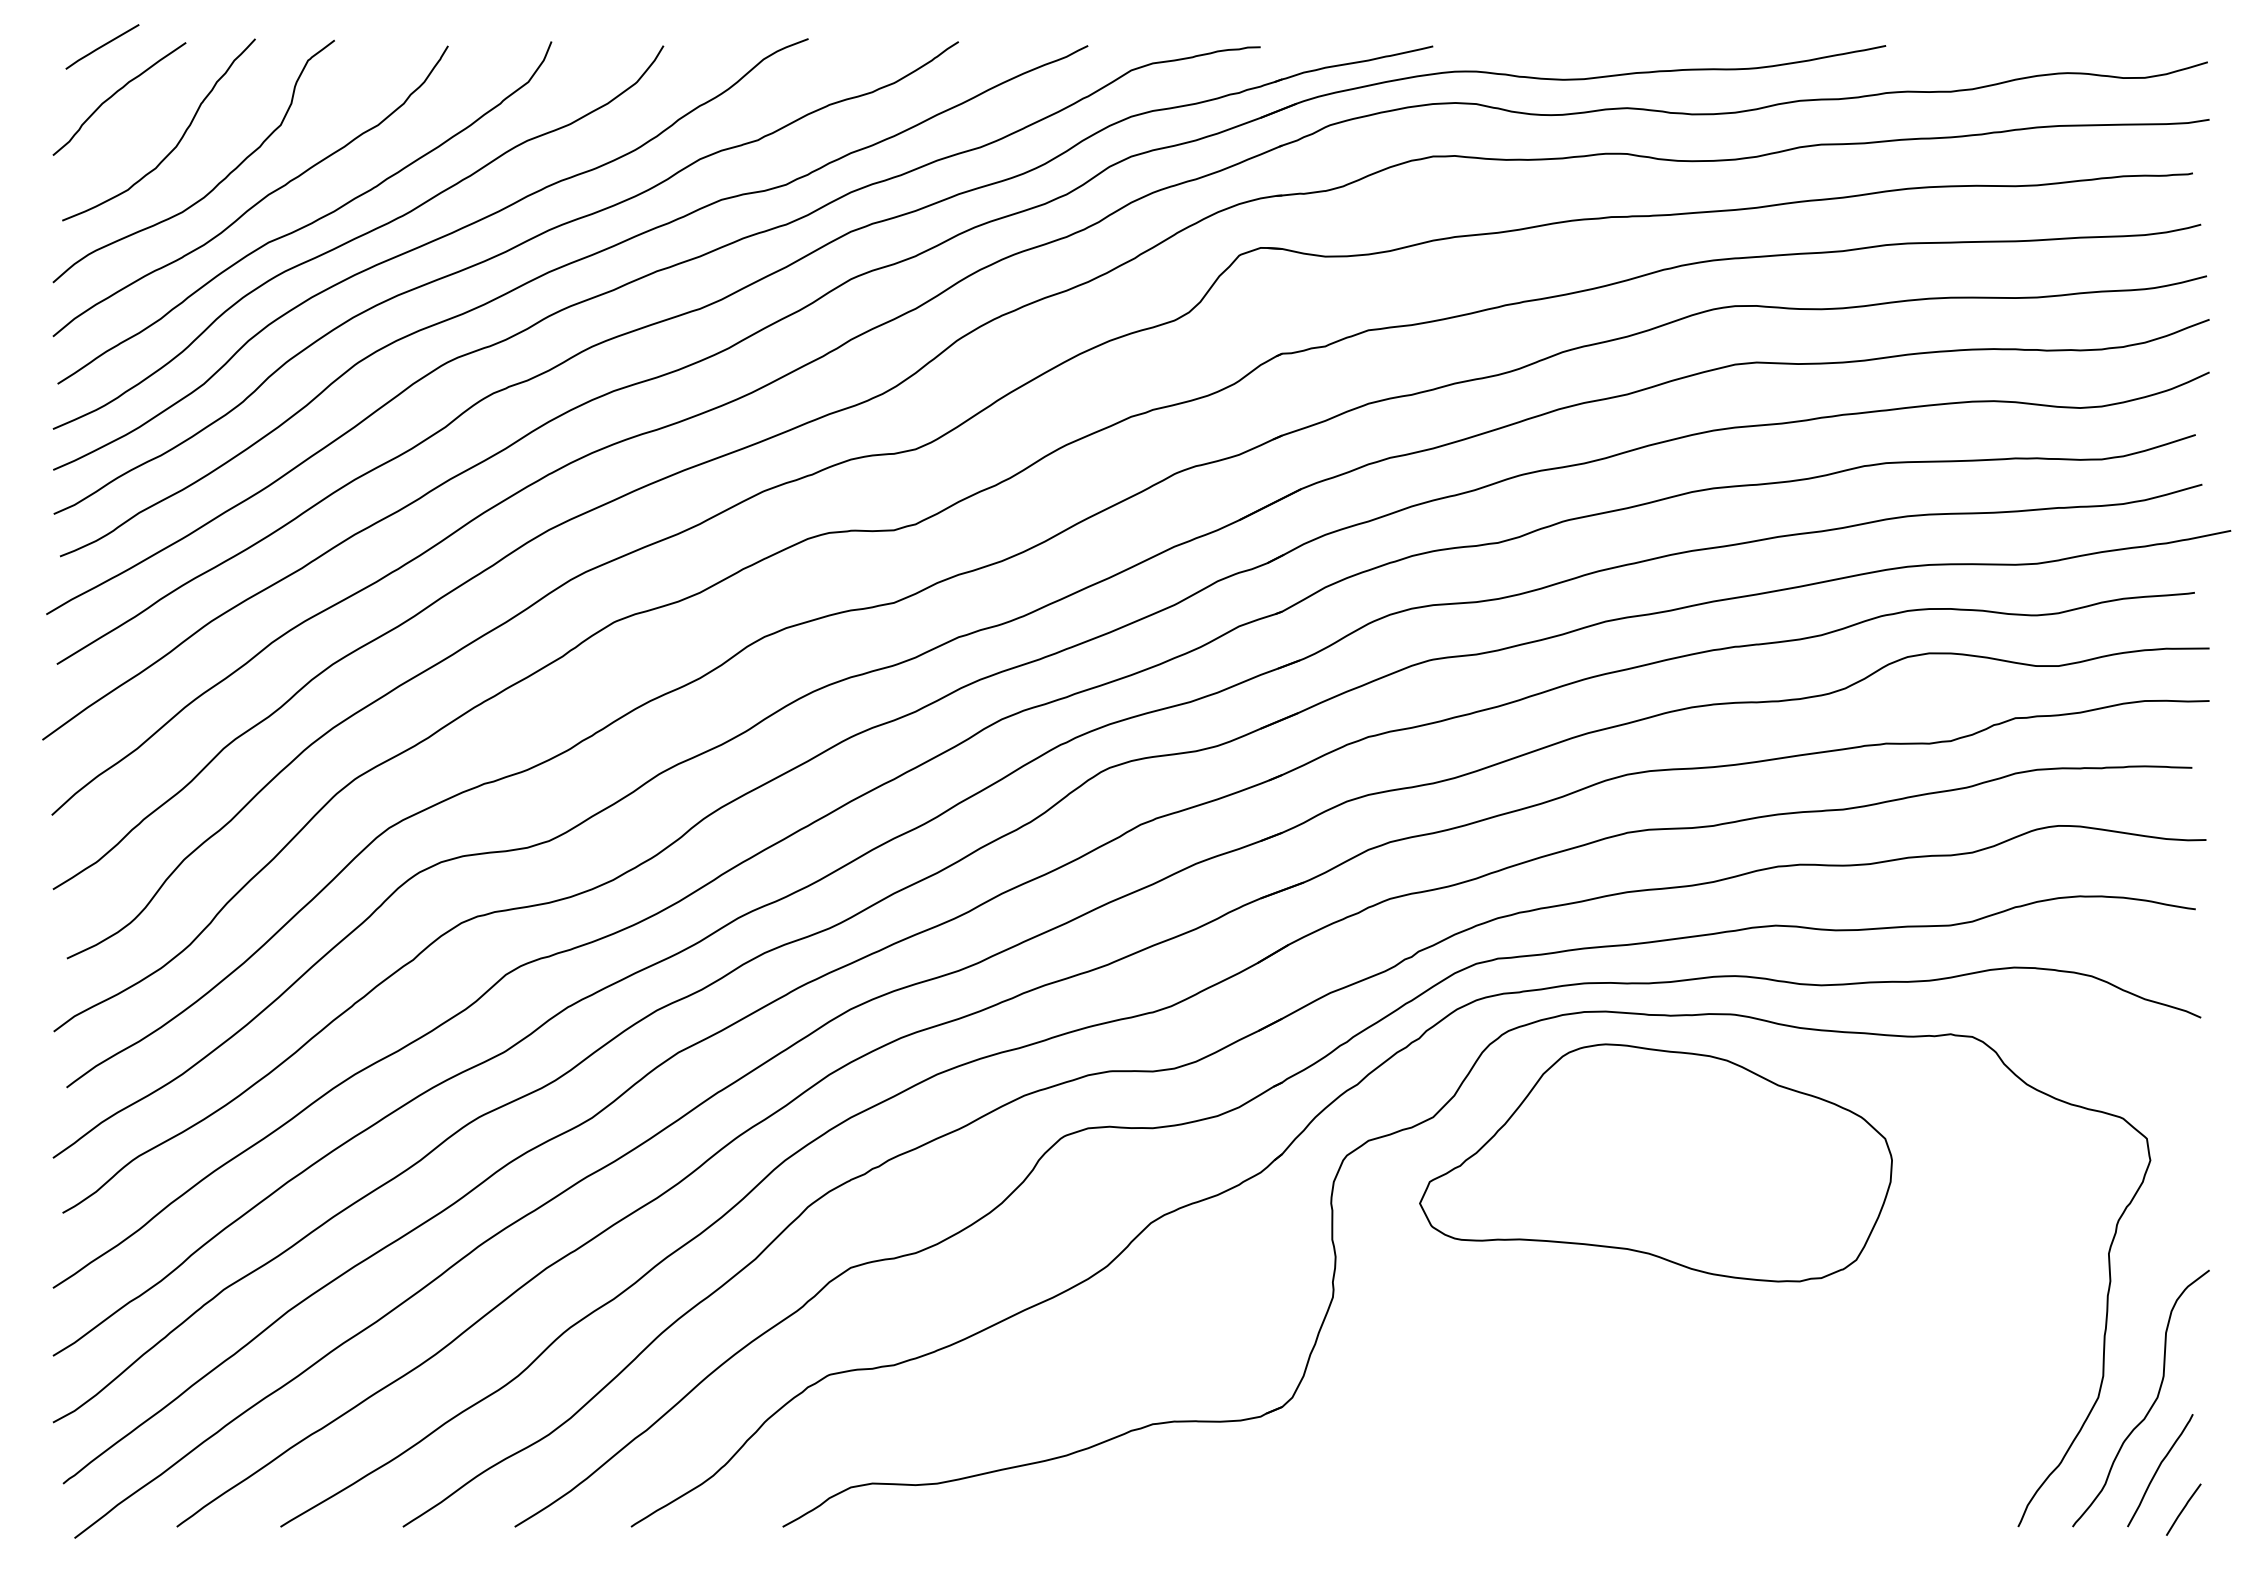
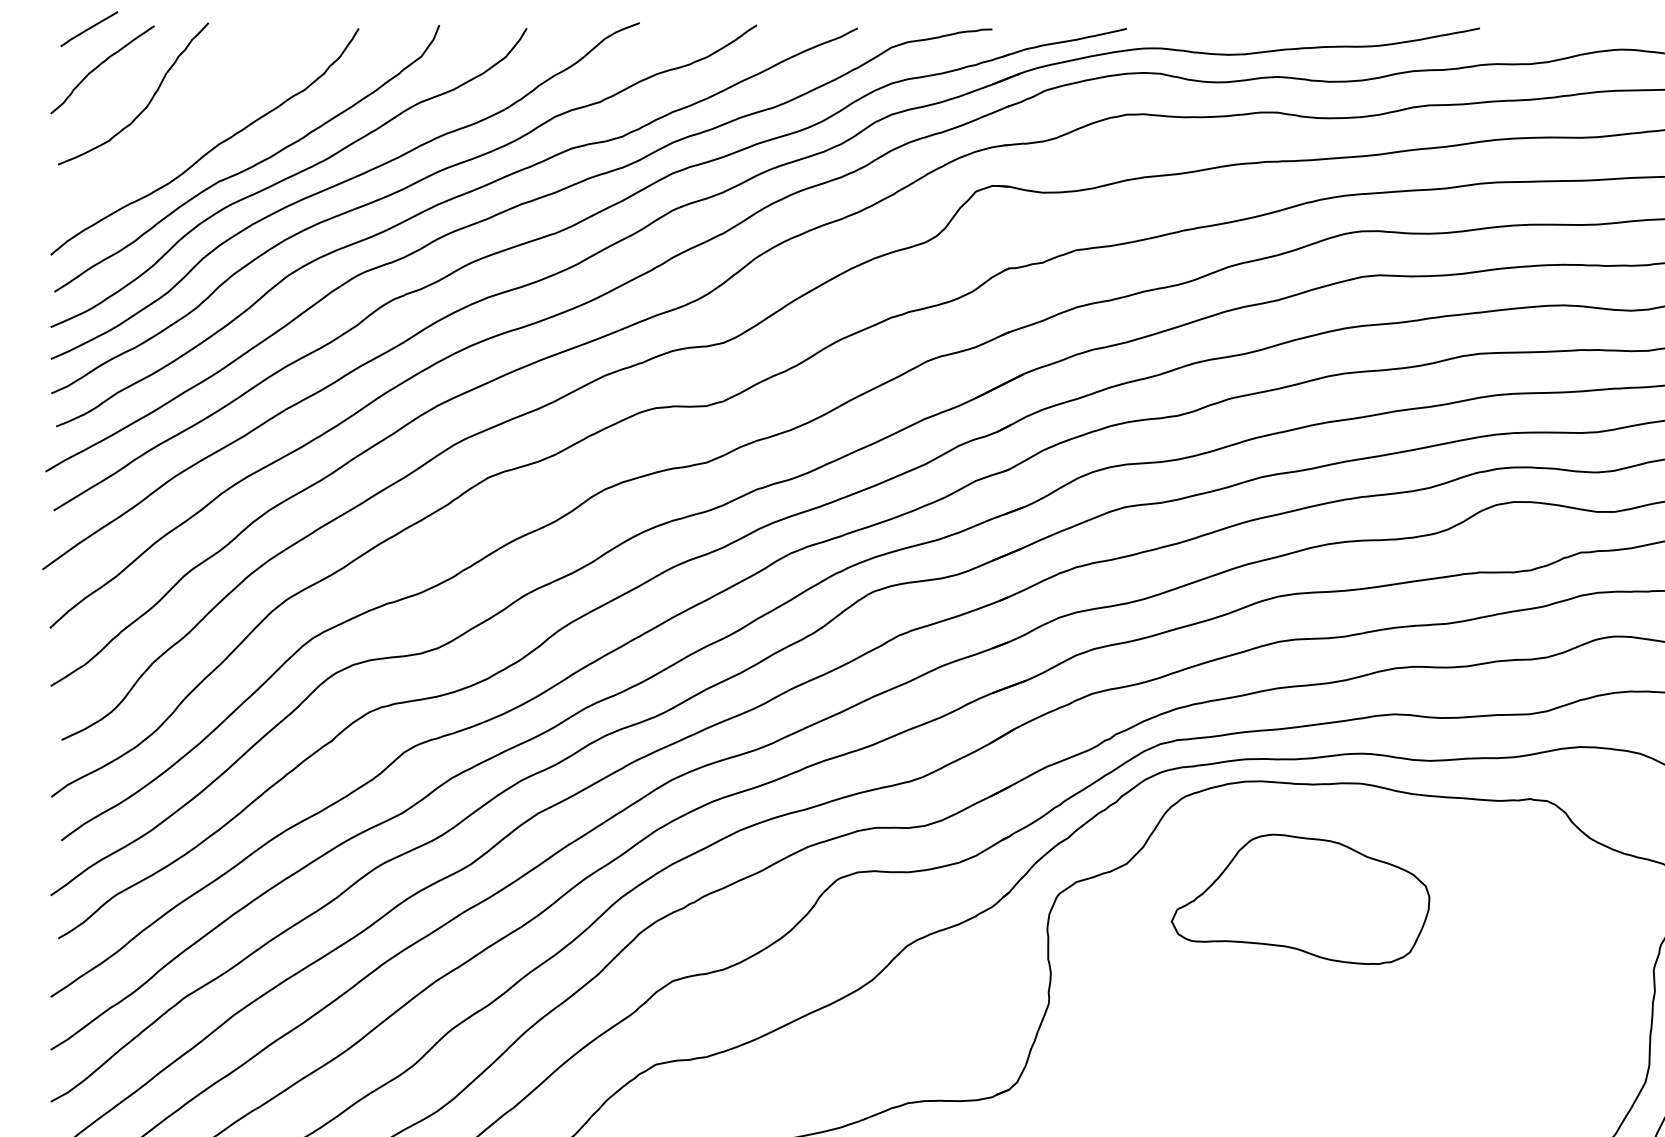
curve: (216, 184) -> (178, 136), removed
part: (1655, 1162) -> (1300, 899), size x0.7

